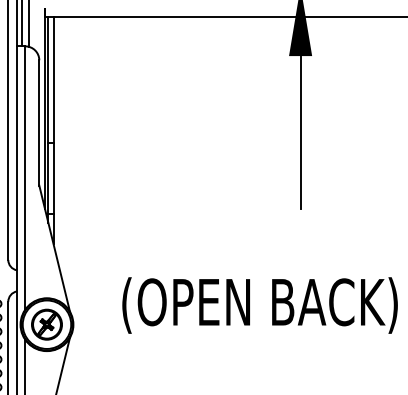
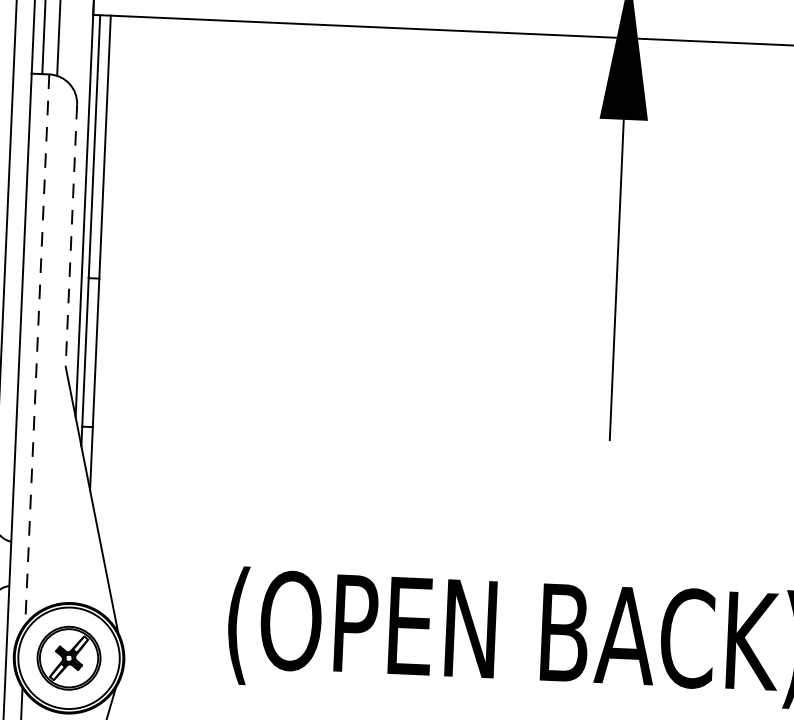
line: (39, 122) -> (71, 234), solid -> dashed
line: (25, 177) -> (37, 348), solid -> dashed

